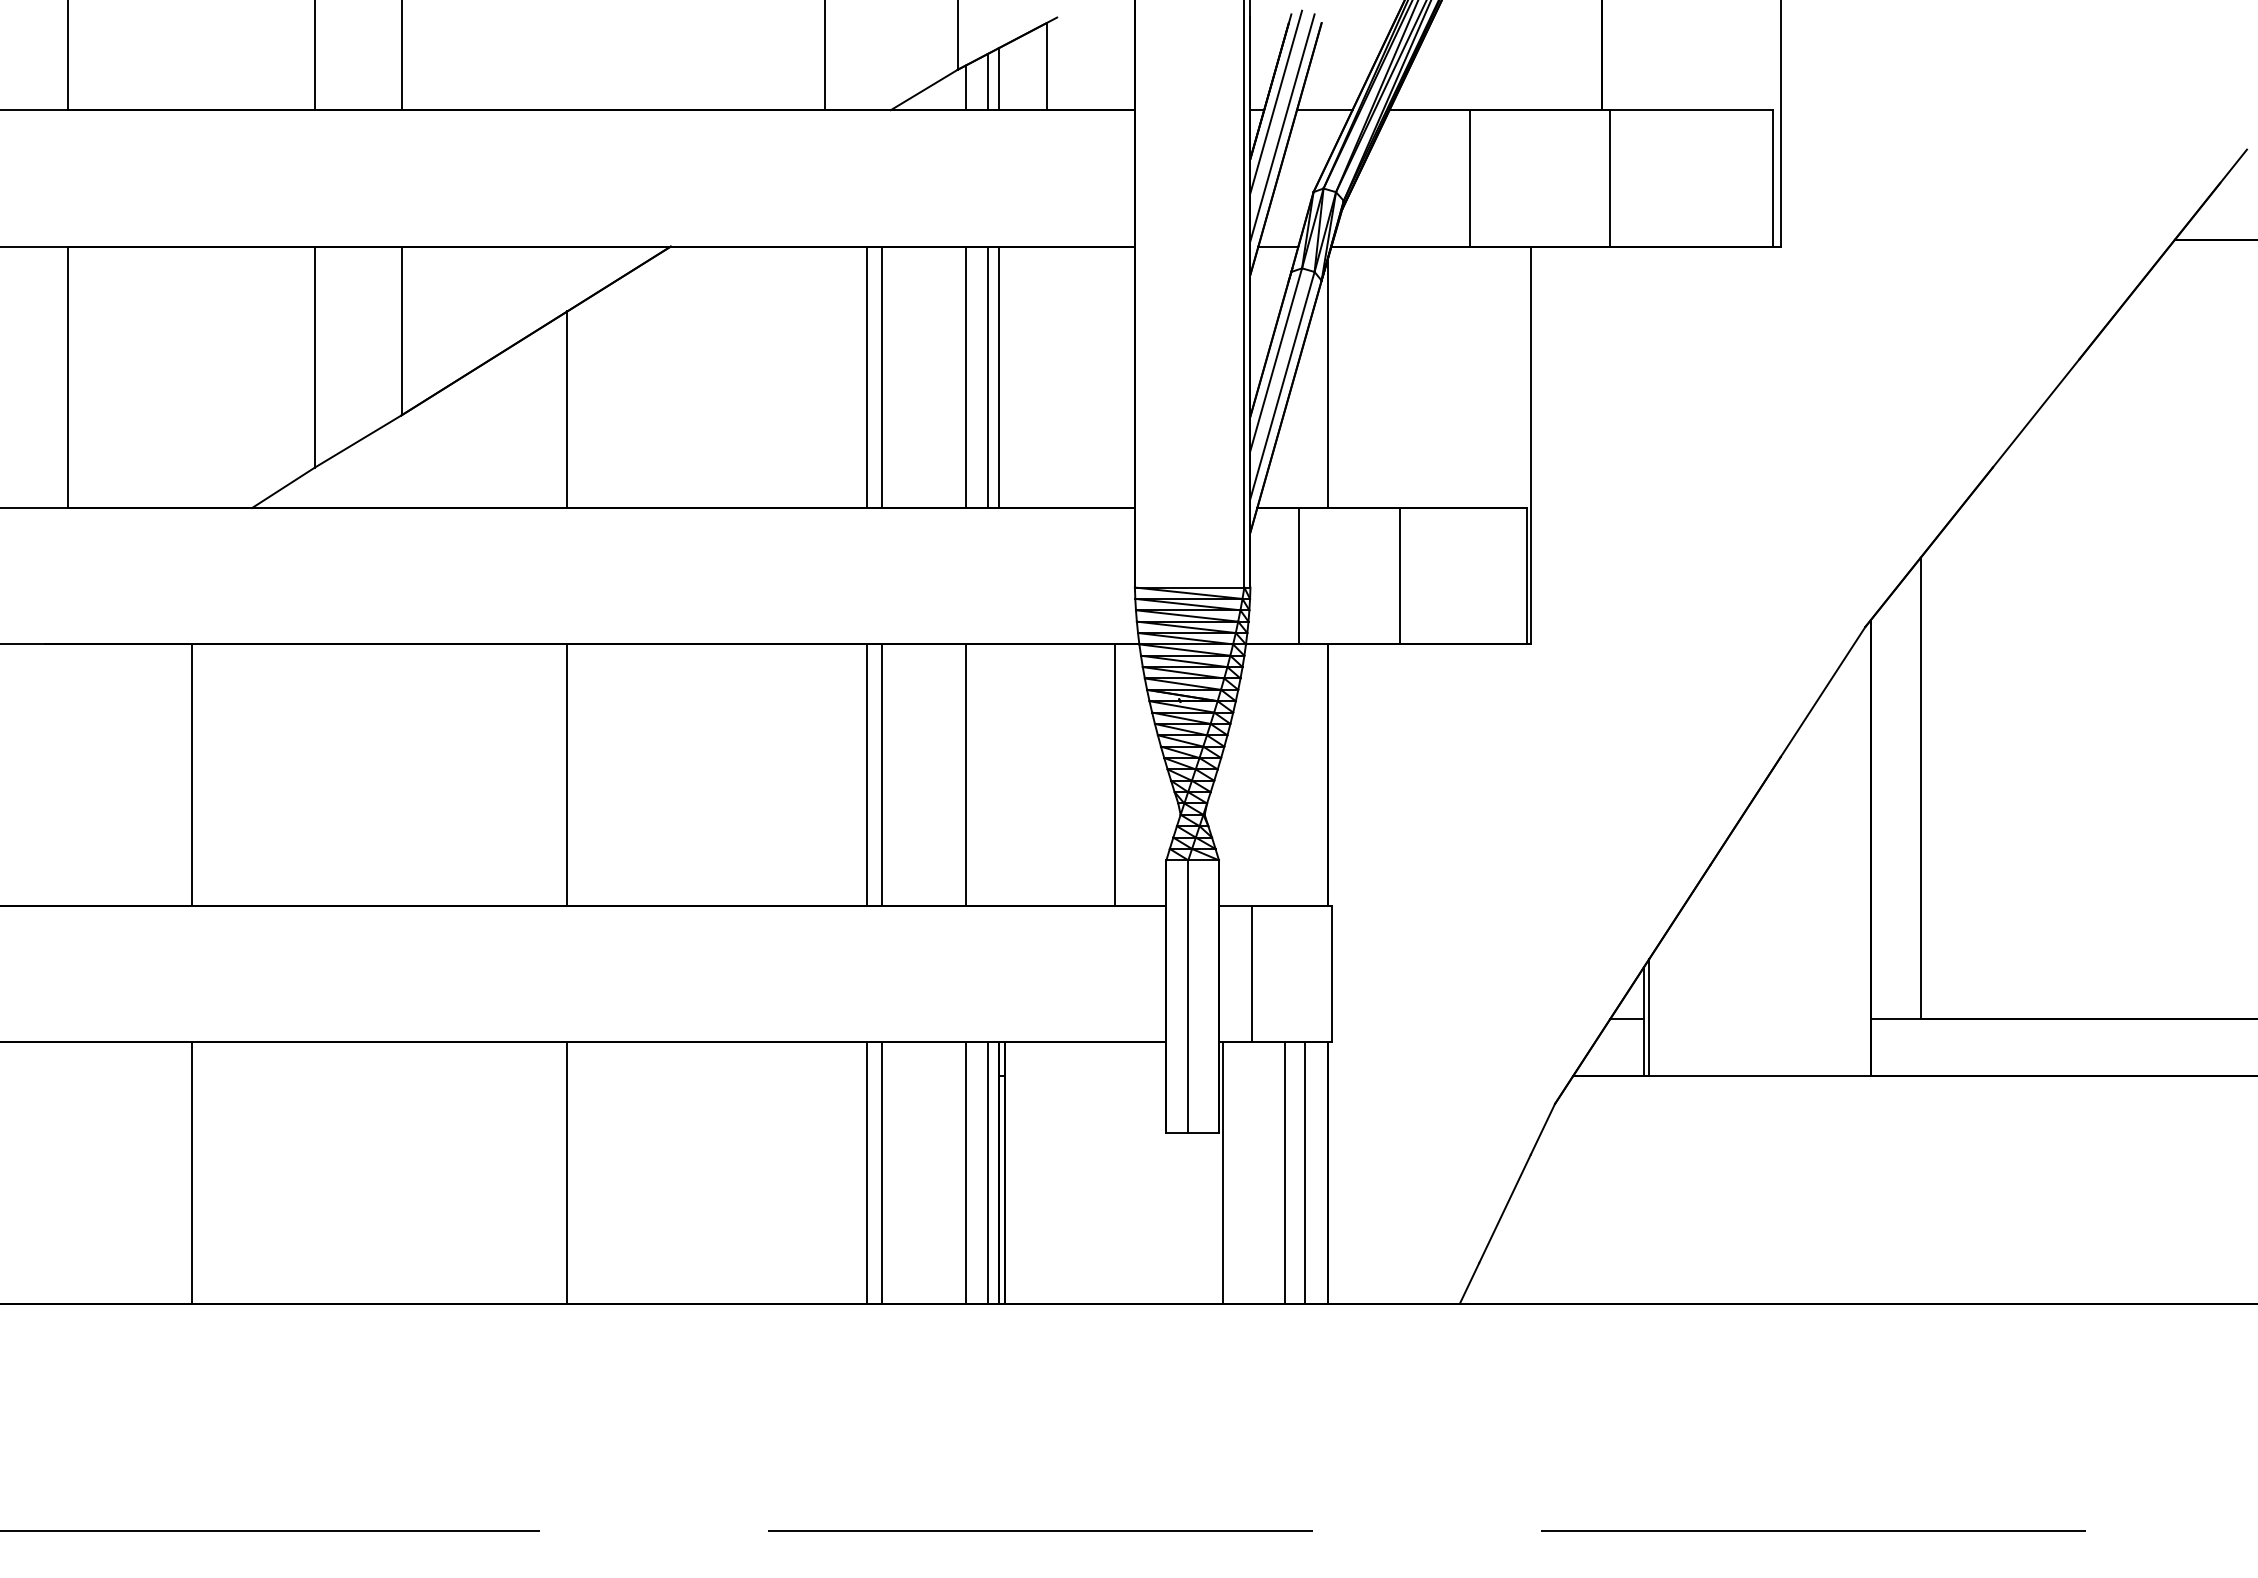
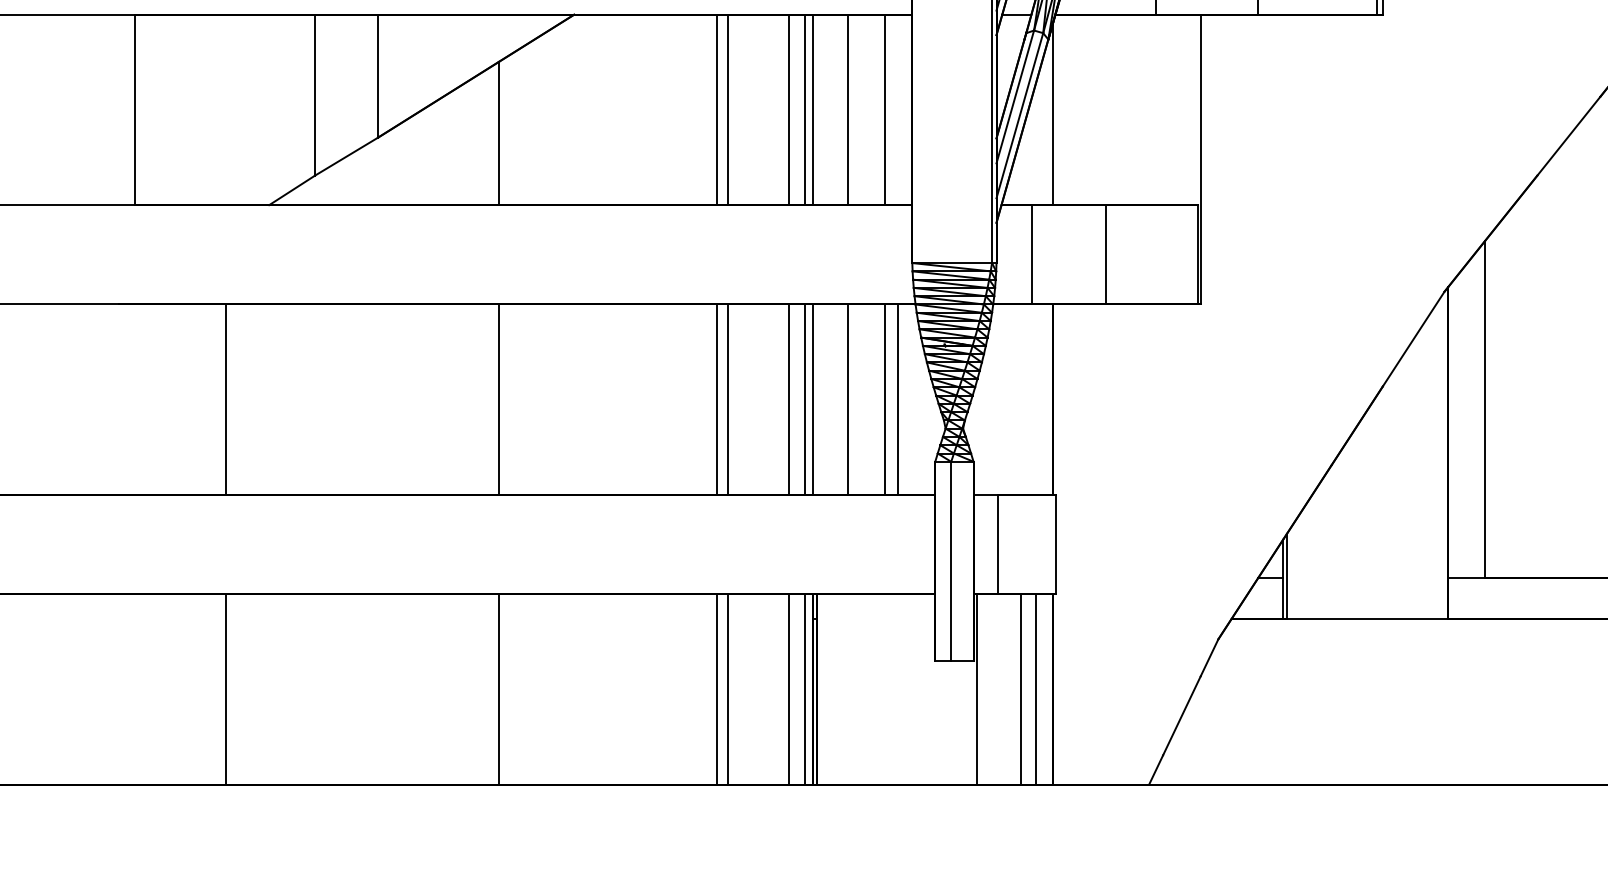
line: (1046, 377) -> (847, 110), added
line: (1096, 377) -> (884, 110), added
line: (987, 774) -> (804, 399), added
line: (998, 774) -> (812, 399), added
line: (1046, 774) -> (847, 399), added
line: (1096, 774) -> (884, 399), added

